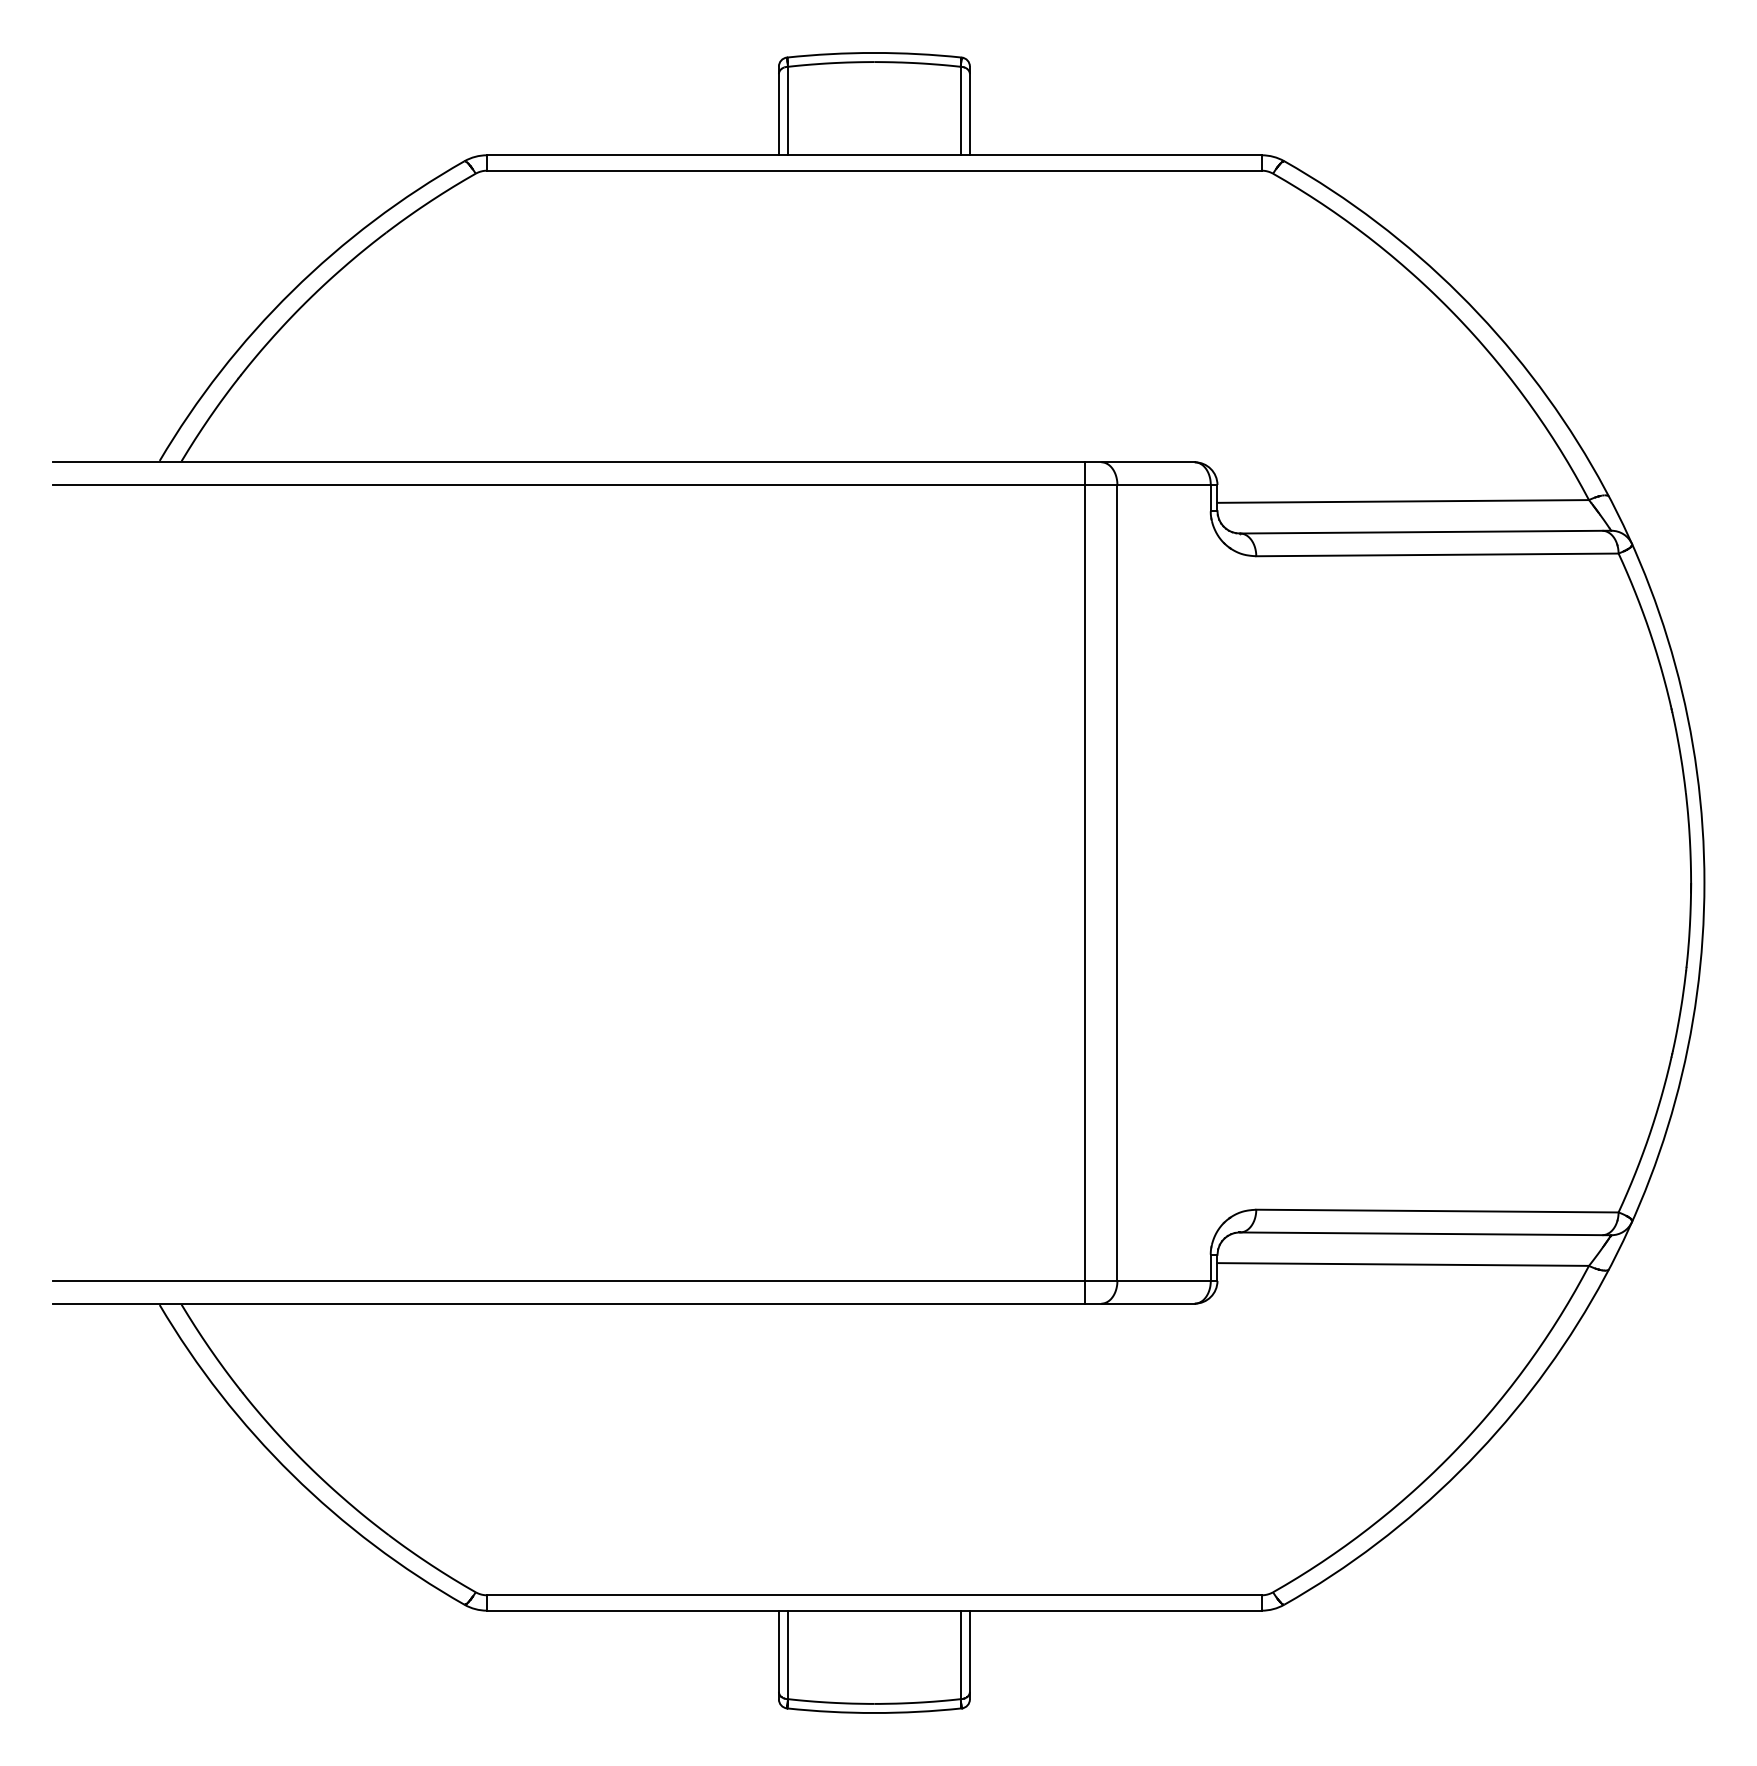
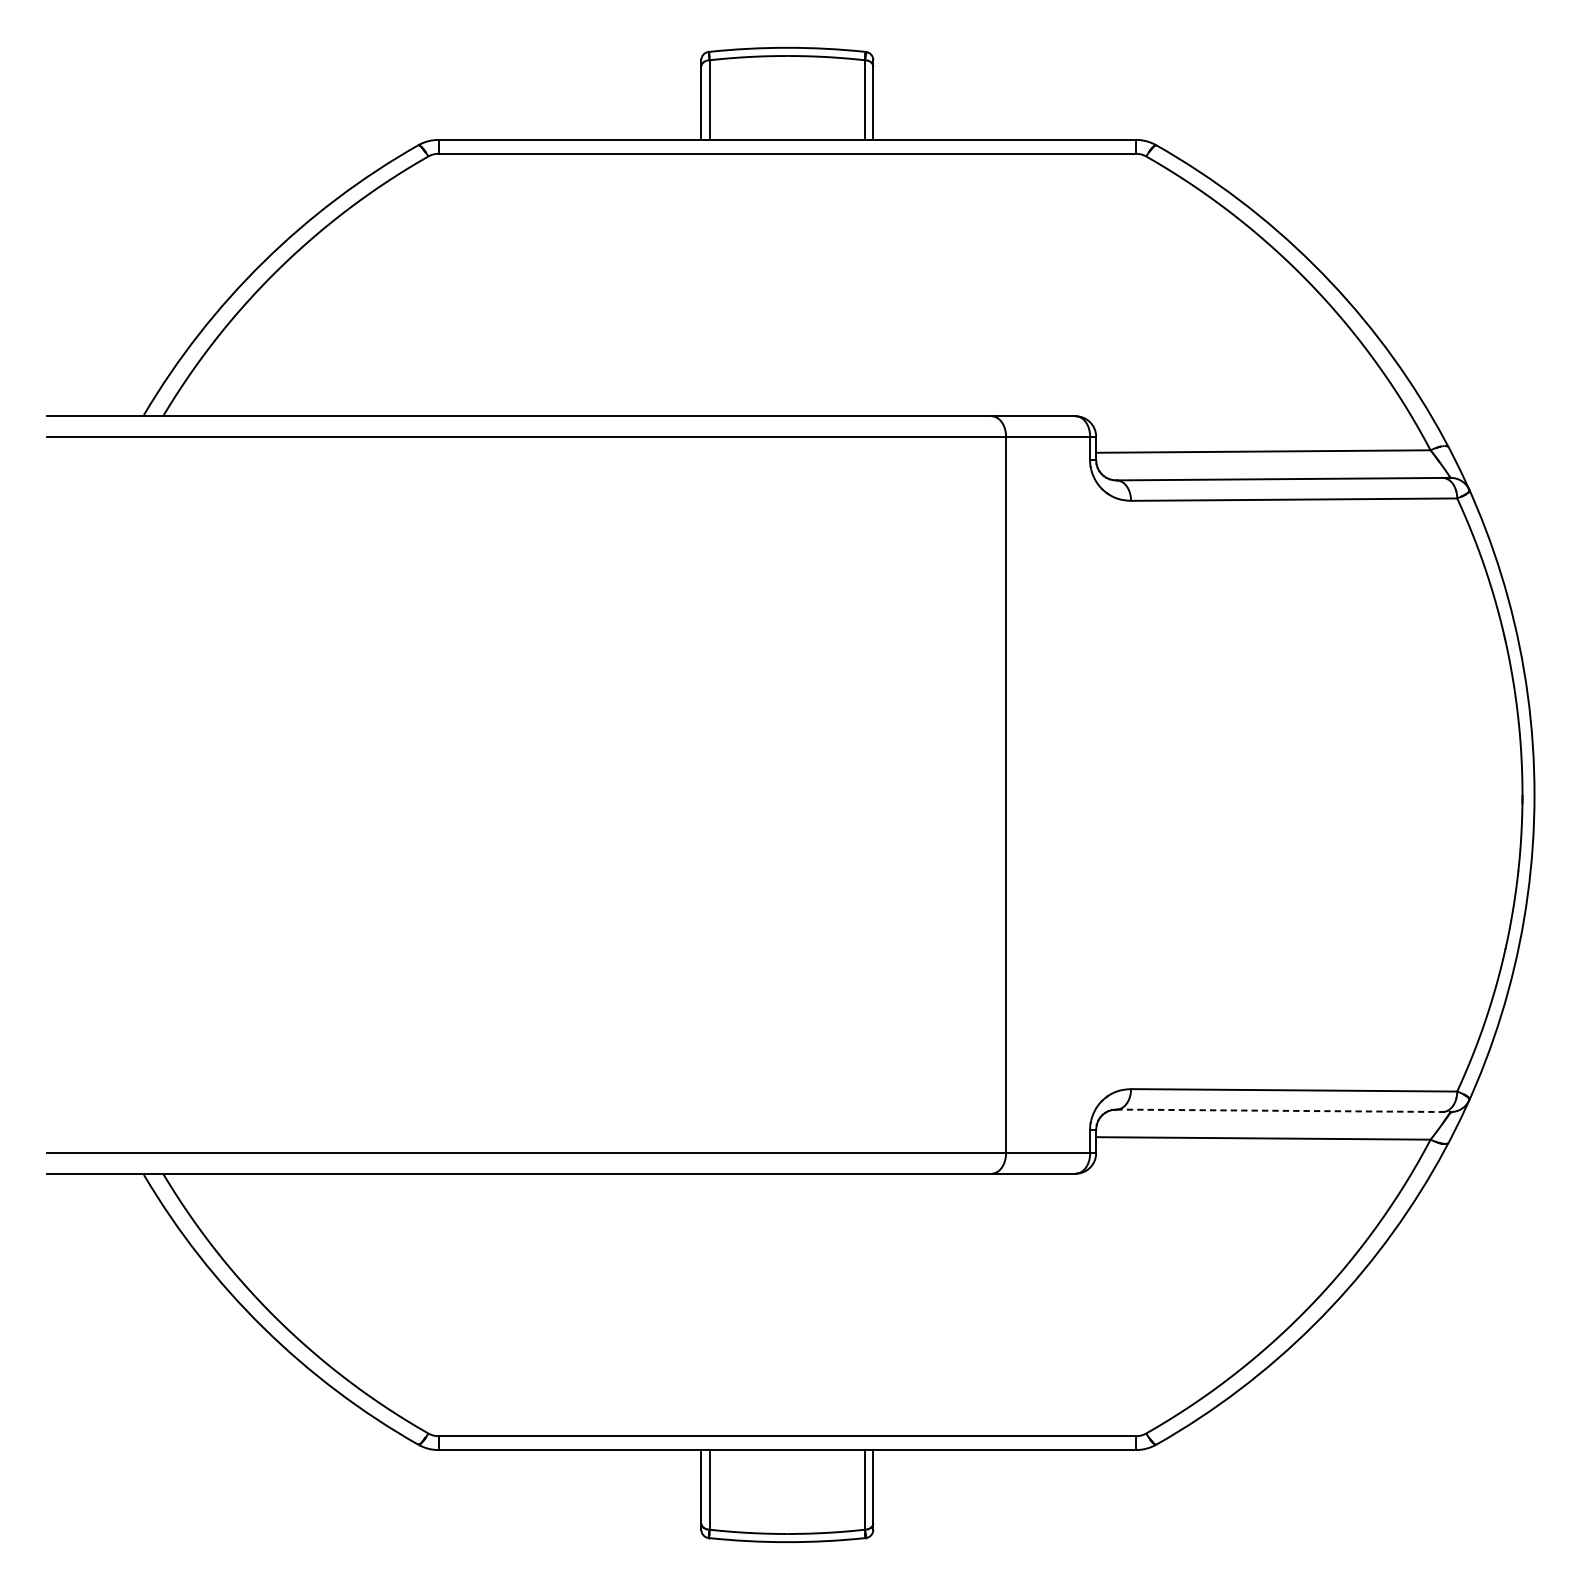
line: (1085, 882) -> (977, 794), removed
line: (1425, 1233) -> (1283, 1110), solid -> dashed

